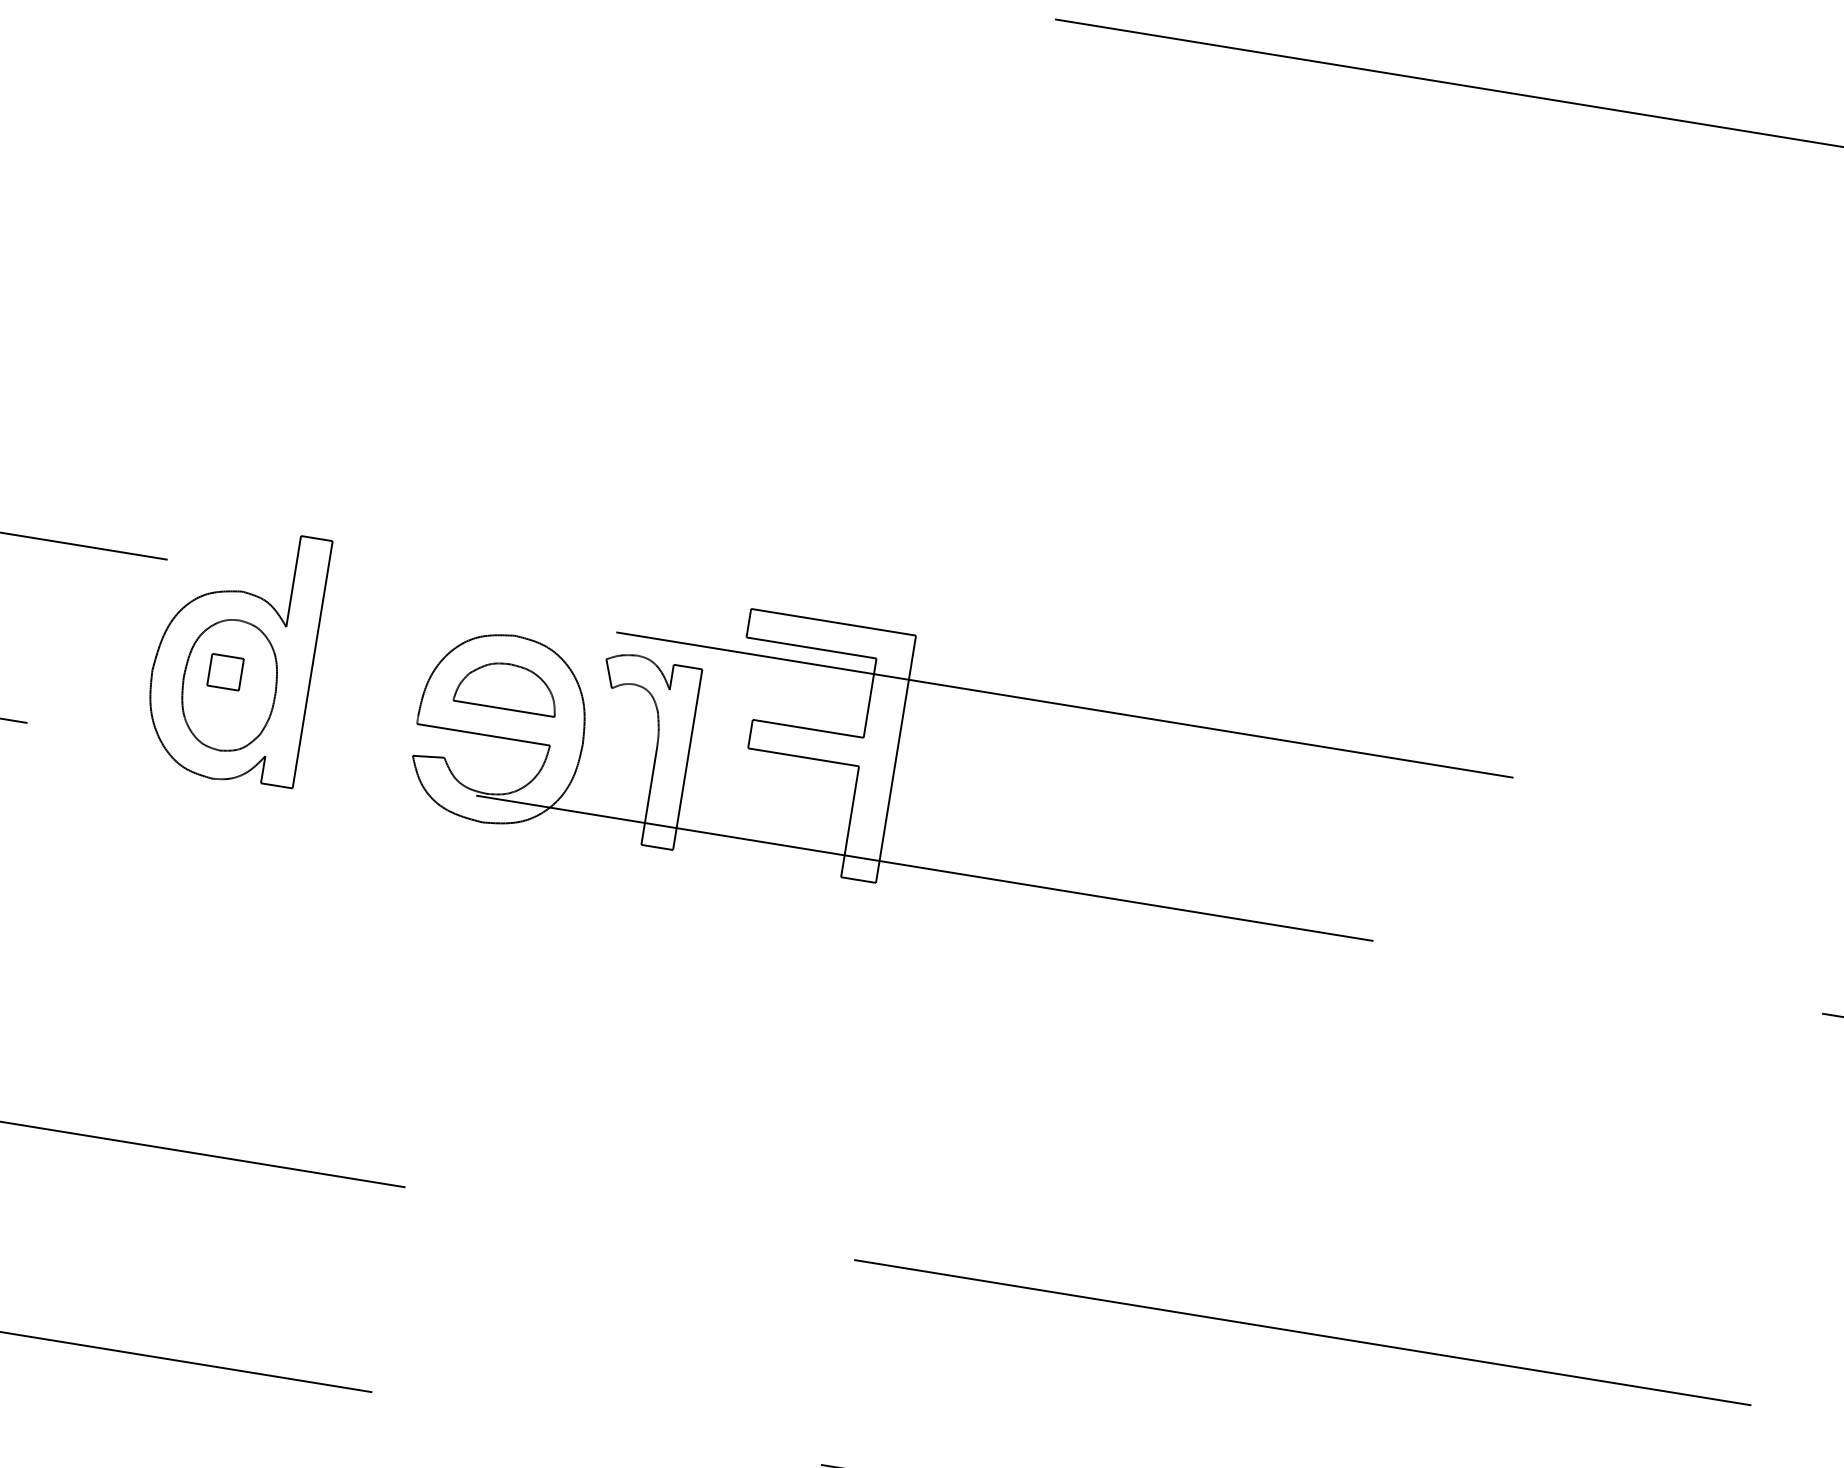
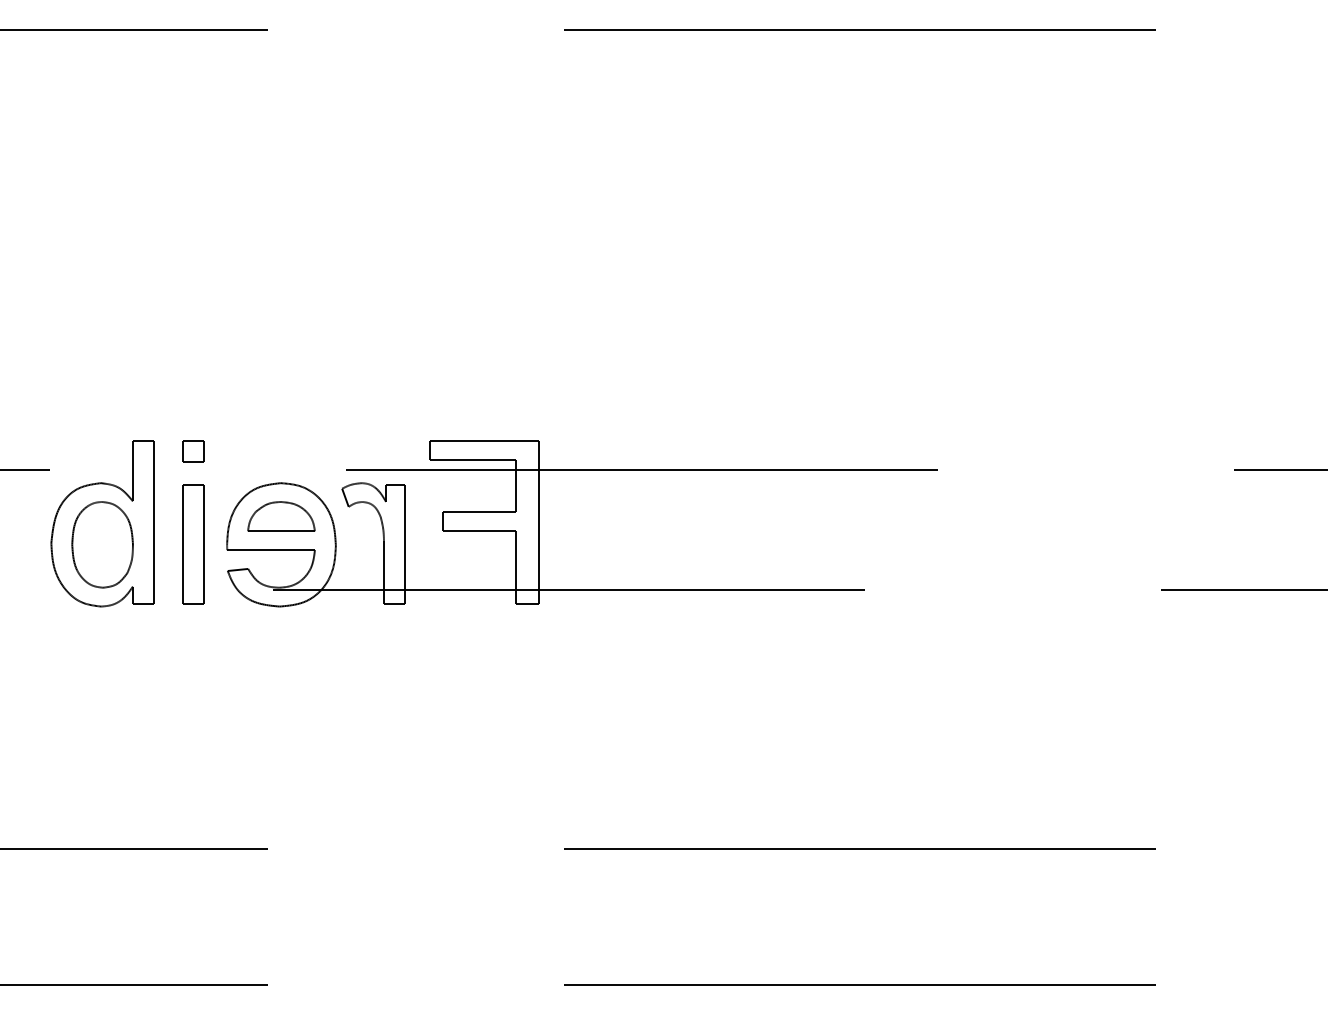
part: (225, 671) -> (193, 451), moved
part: (367, 707) -> (193, 544), added

